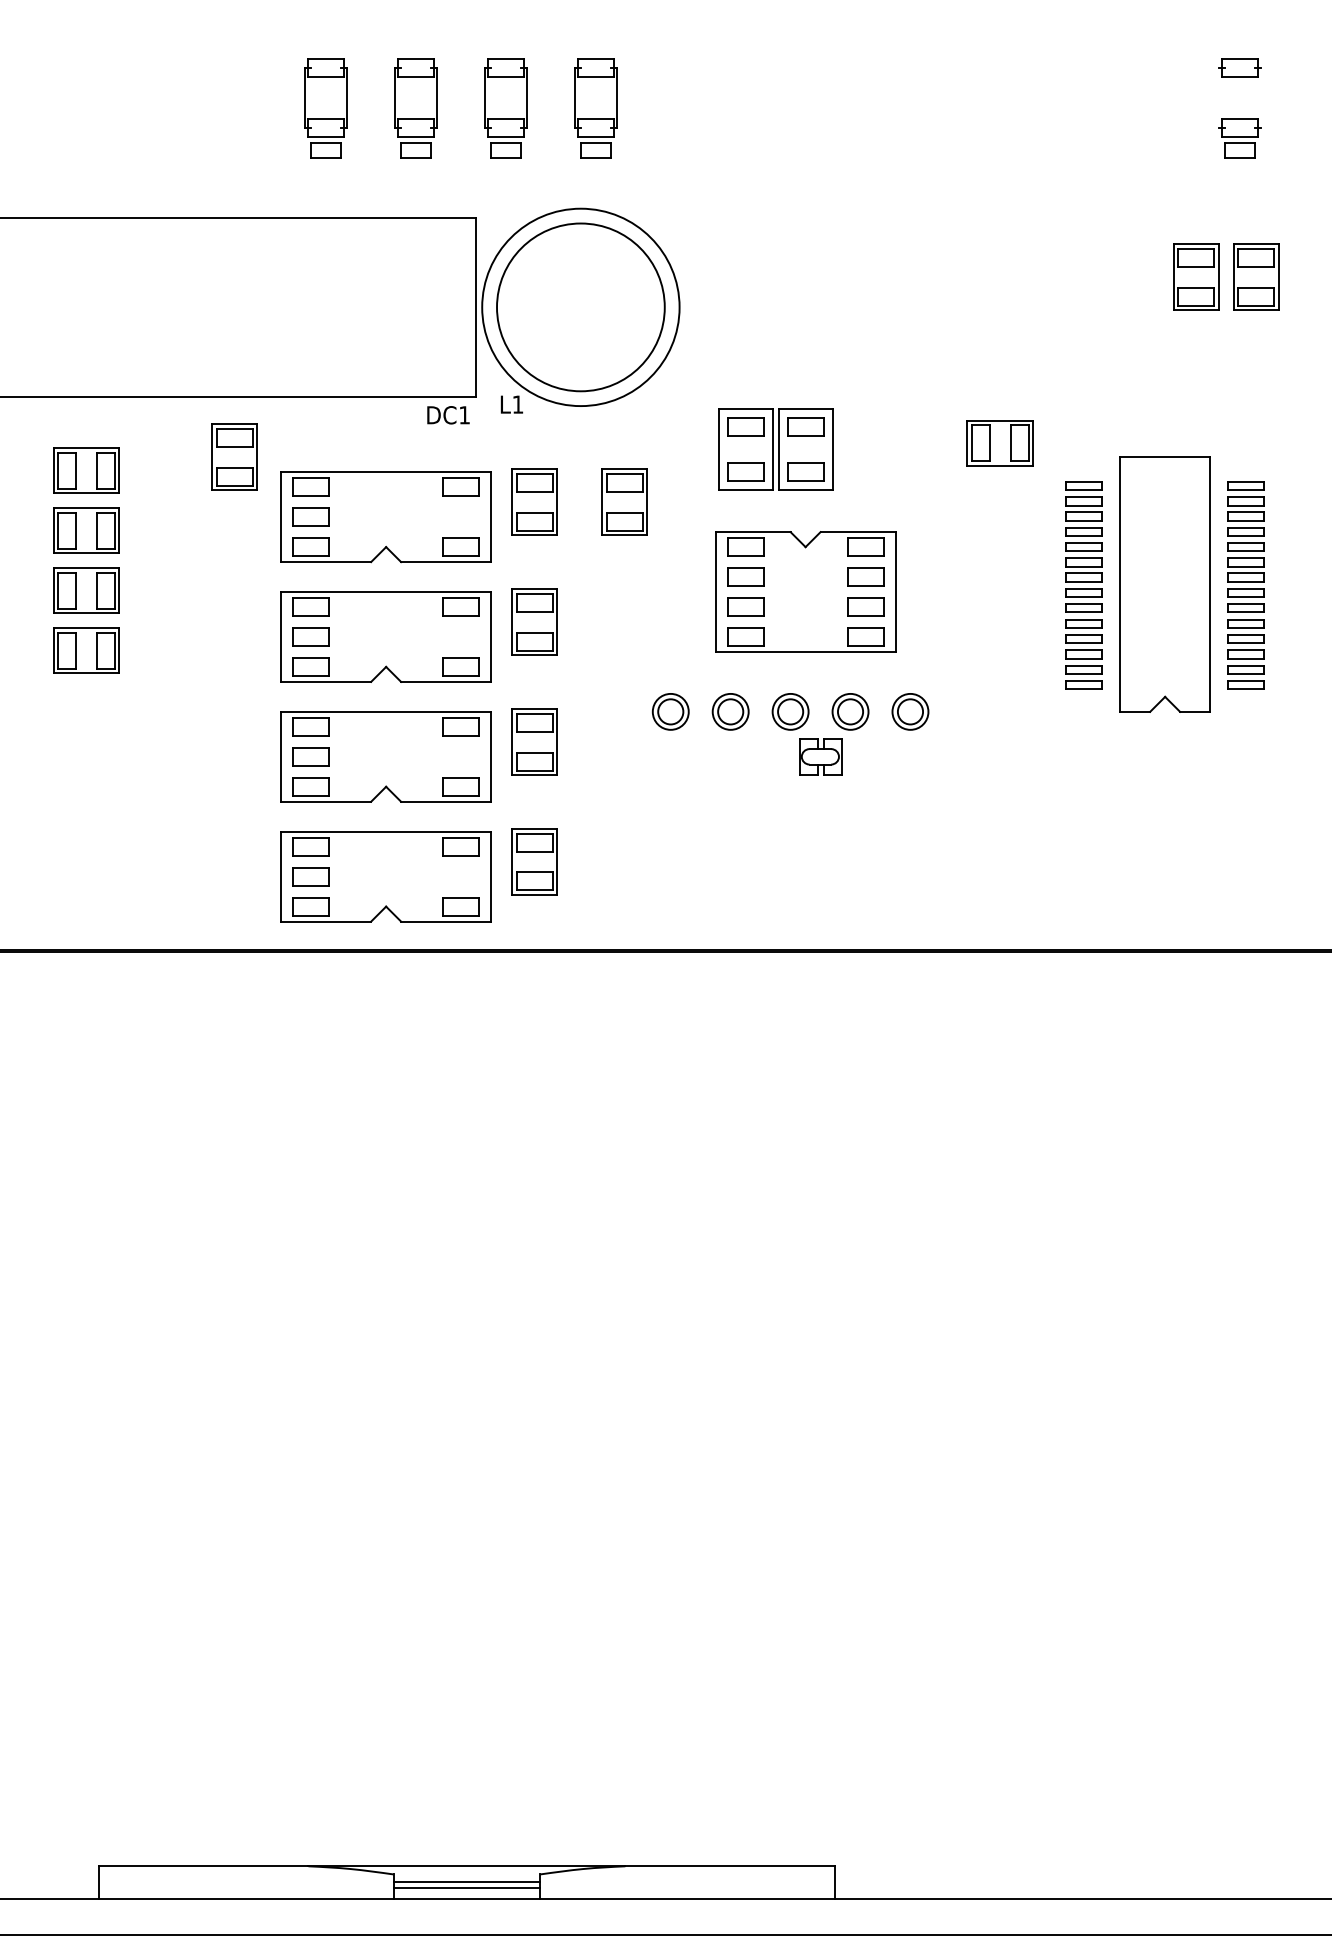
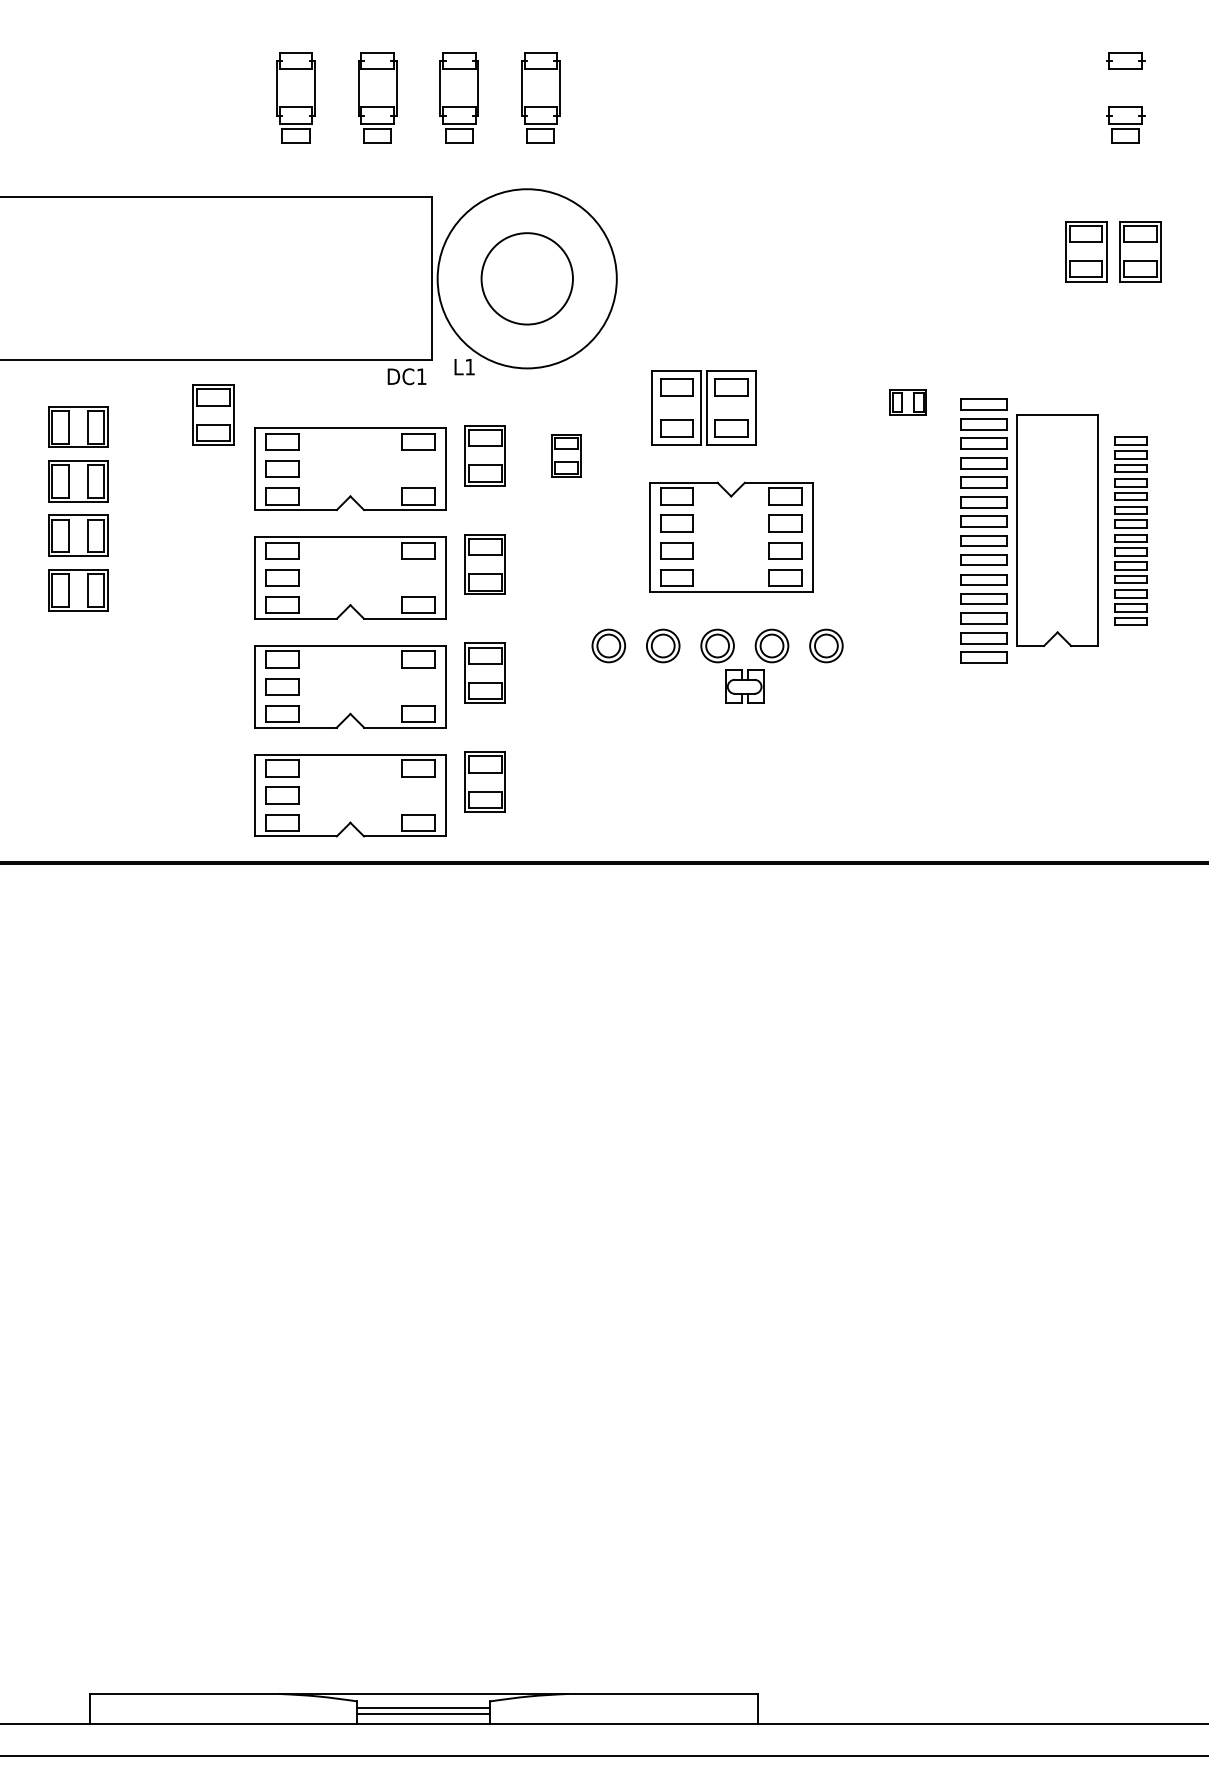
circle: (580, 307) -> (526, 278), size x0.6
part: (999, 443) -> (907, 402), size x0.6
part: (624, 501) -> (566, 455), size x0.7
part: (1083, 585) -> (983, 531), size x1.4

